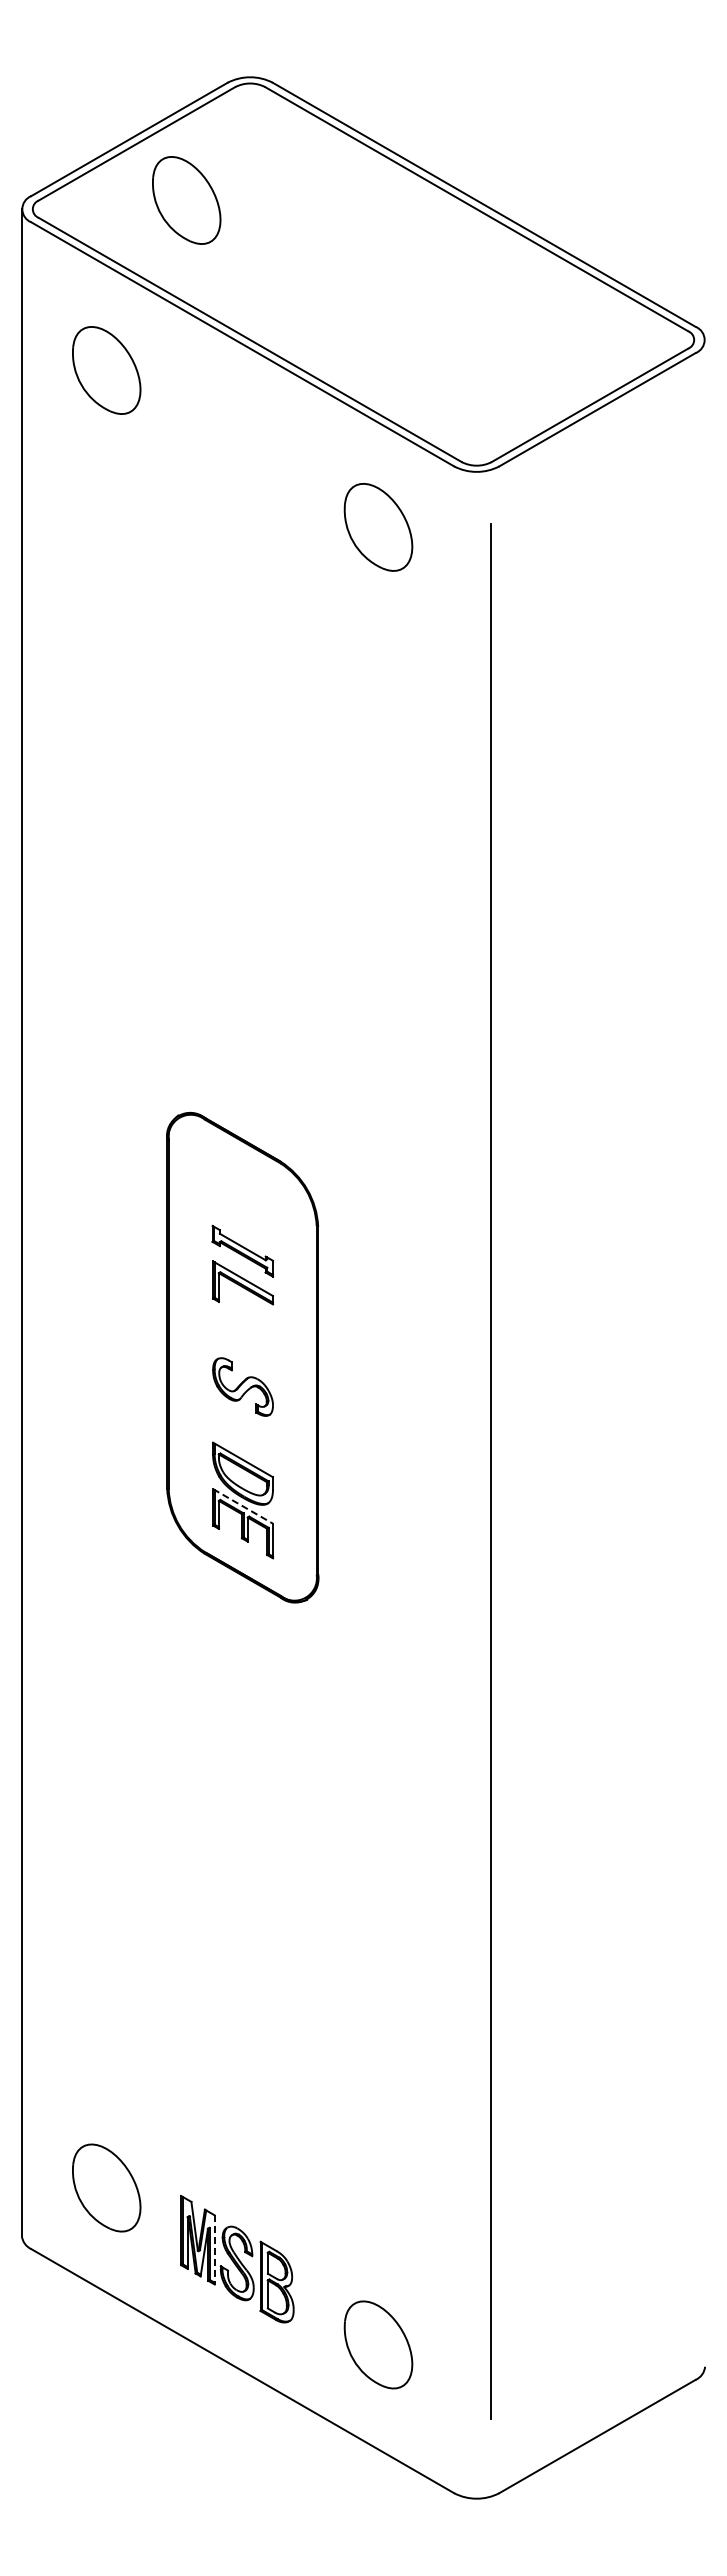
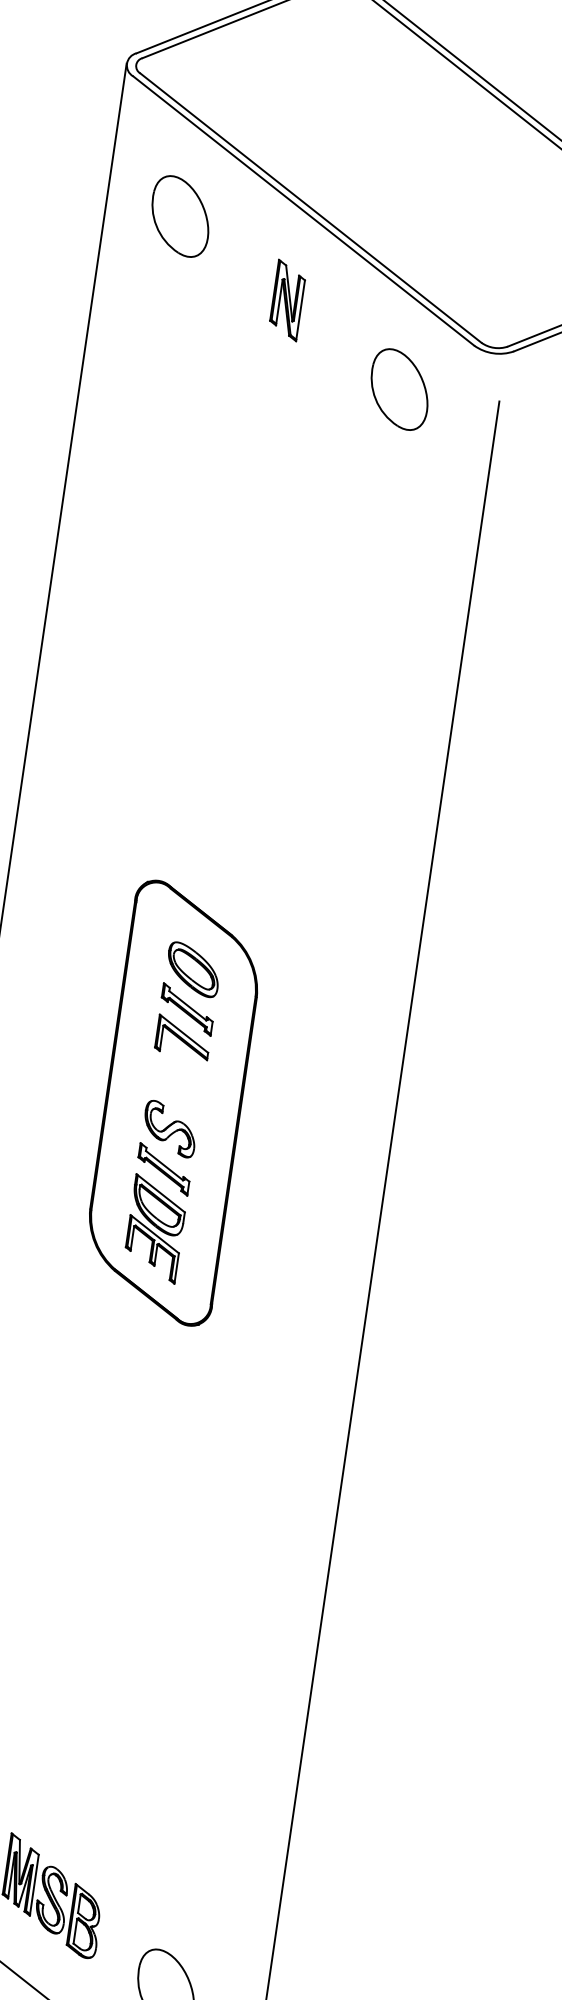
part: (186, 200) -> (272, 77), removed
part: (239, 446) -> (287, 300), added
part: (242, 1205) -> (192, 969), added
part: (242, 1432) -> (163, 1169), added
line: (243, 1506) -> (155, 1234), dashed -> solid
line: (214, 2249) -> (34, 1884), dashed -> solid

